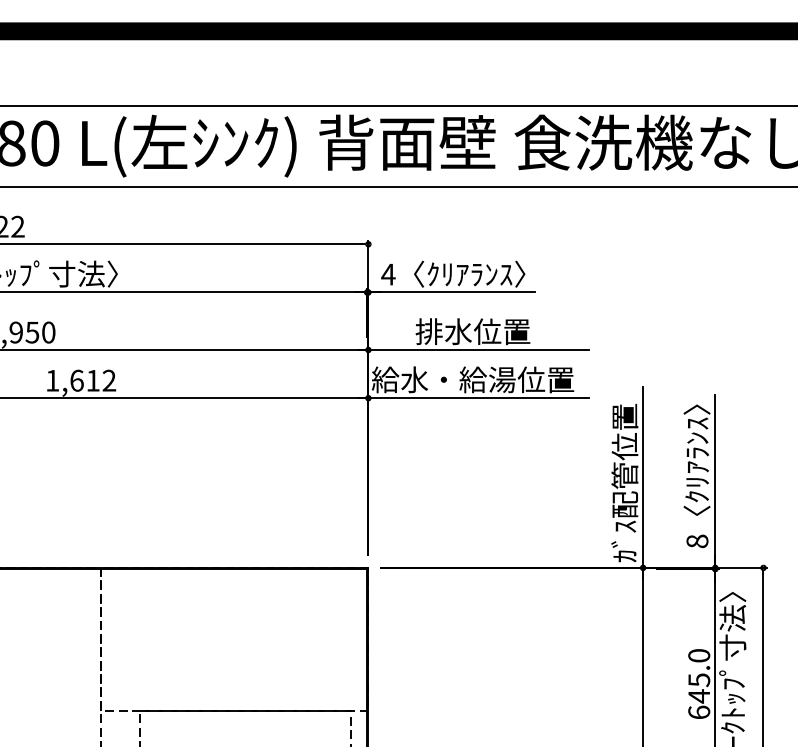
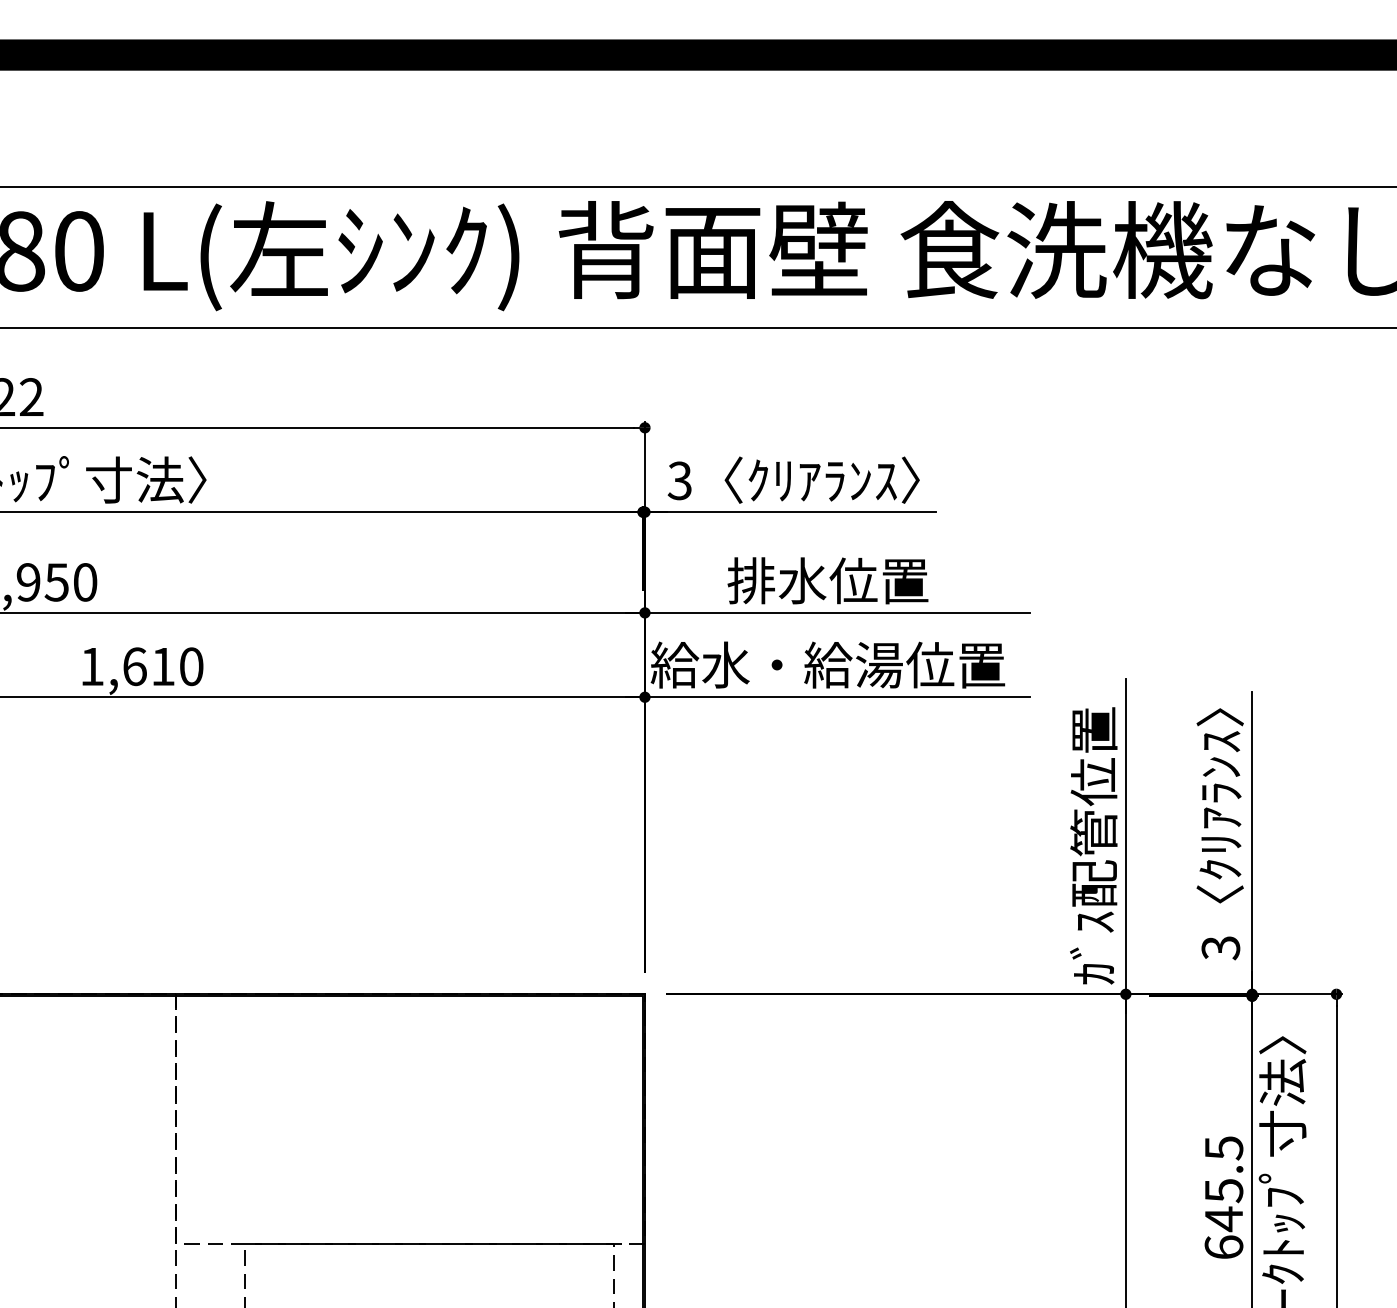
text: (388, 274) -> (680, 480), 4 -> 3
text: (109, 380) -> (191, 666), 1,612 -> 1,610
text: (697, 541) -> (1220, 948), 8 -> 3
text: (699, 655) -> (1224, 1147), 645.0 -> 645.5

